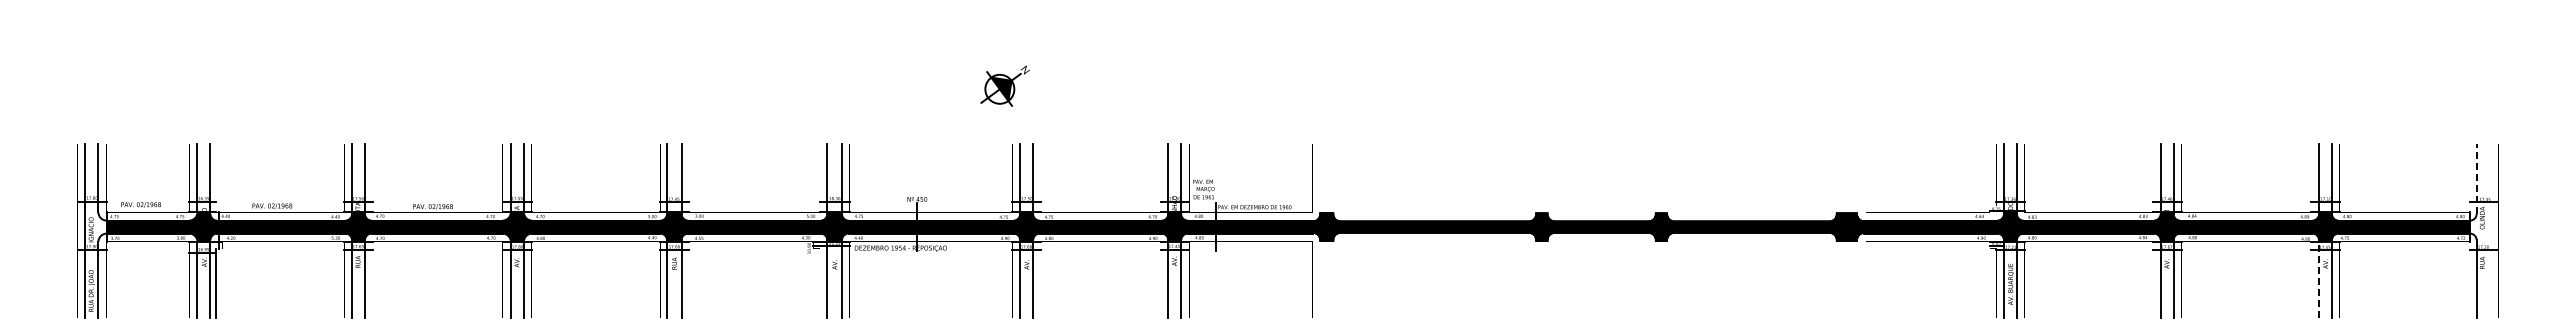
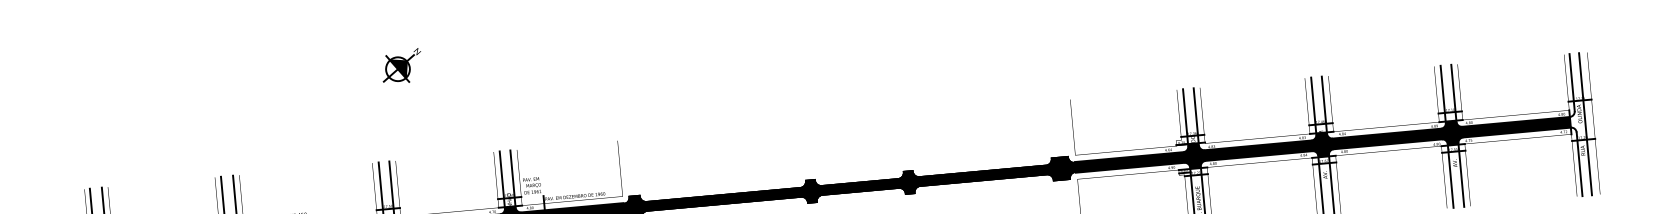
part: (1004, 85) -> (401, 65), moved
line: (2476, 179) -> (1572, 82), dashed -> solid
line: (2488, 230) -> (1585, 123), added
line: (2318, 279) -> (1450, 176), dashed -> solid

